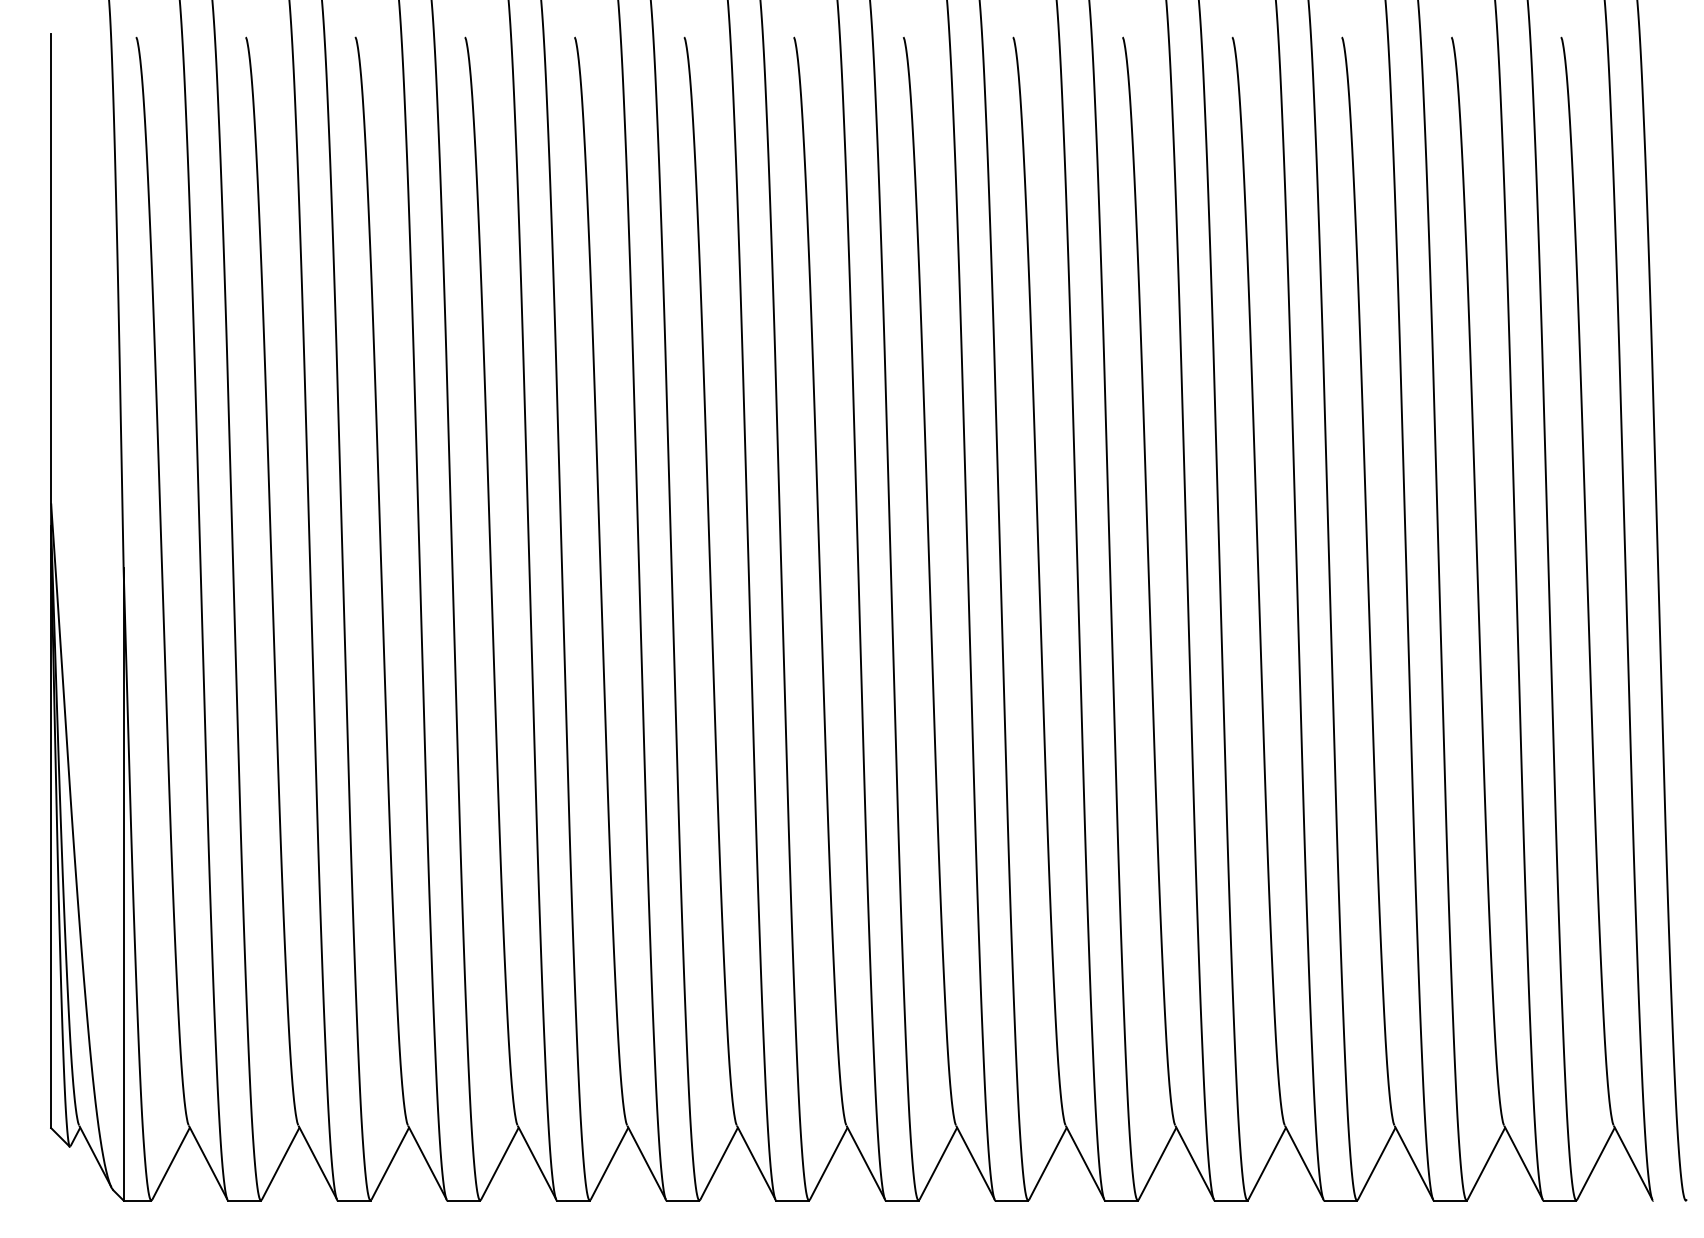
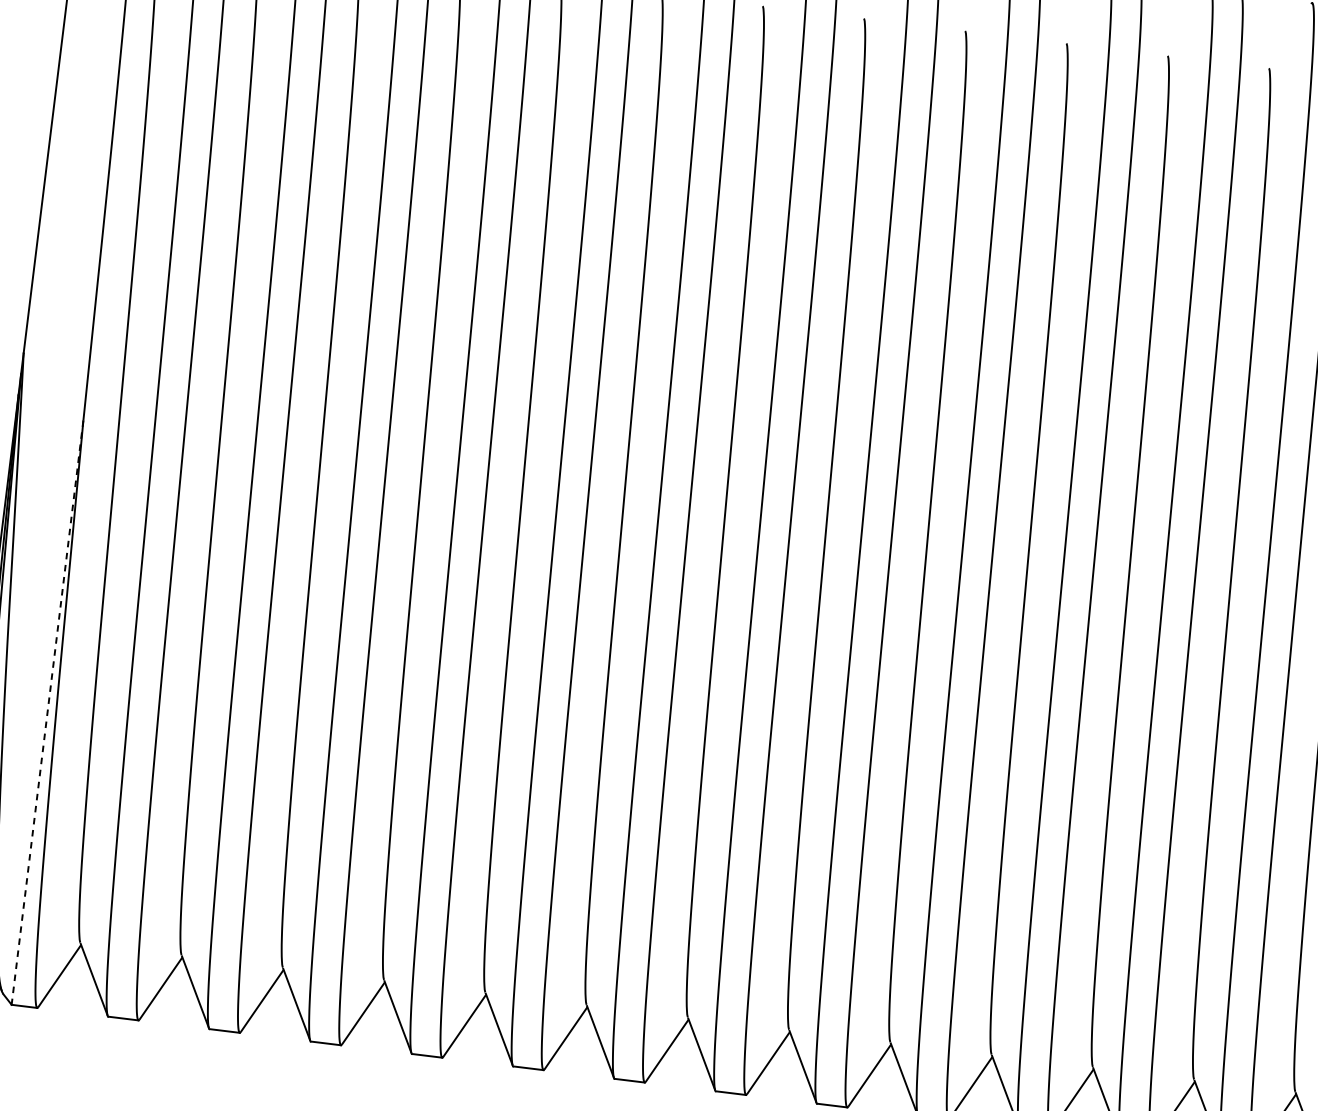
line: (123, 884) -> (47, 712), solid -> dashed

